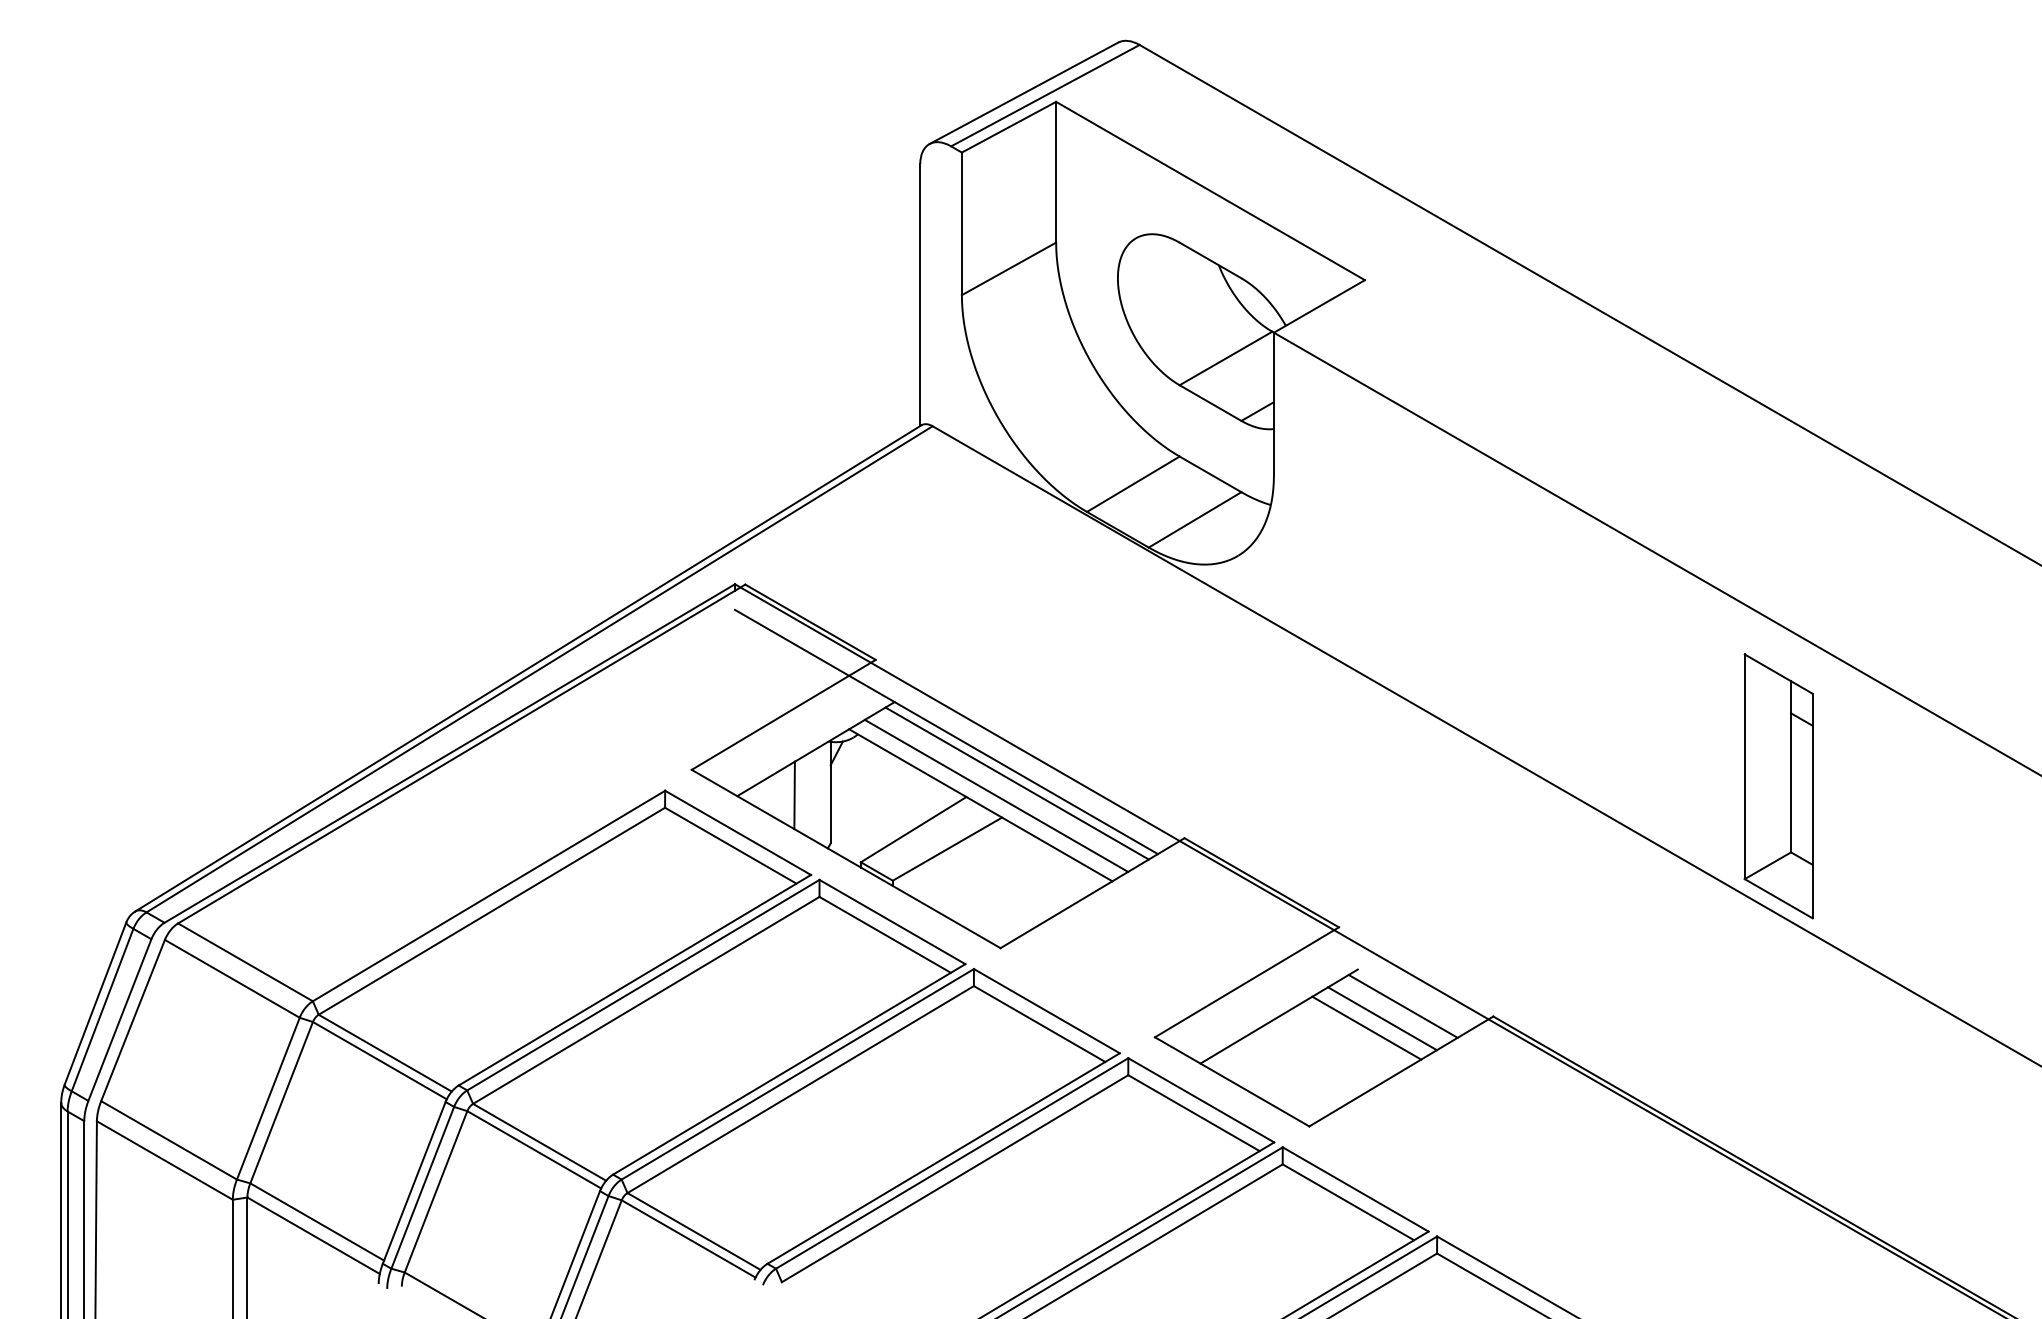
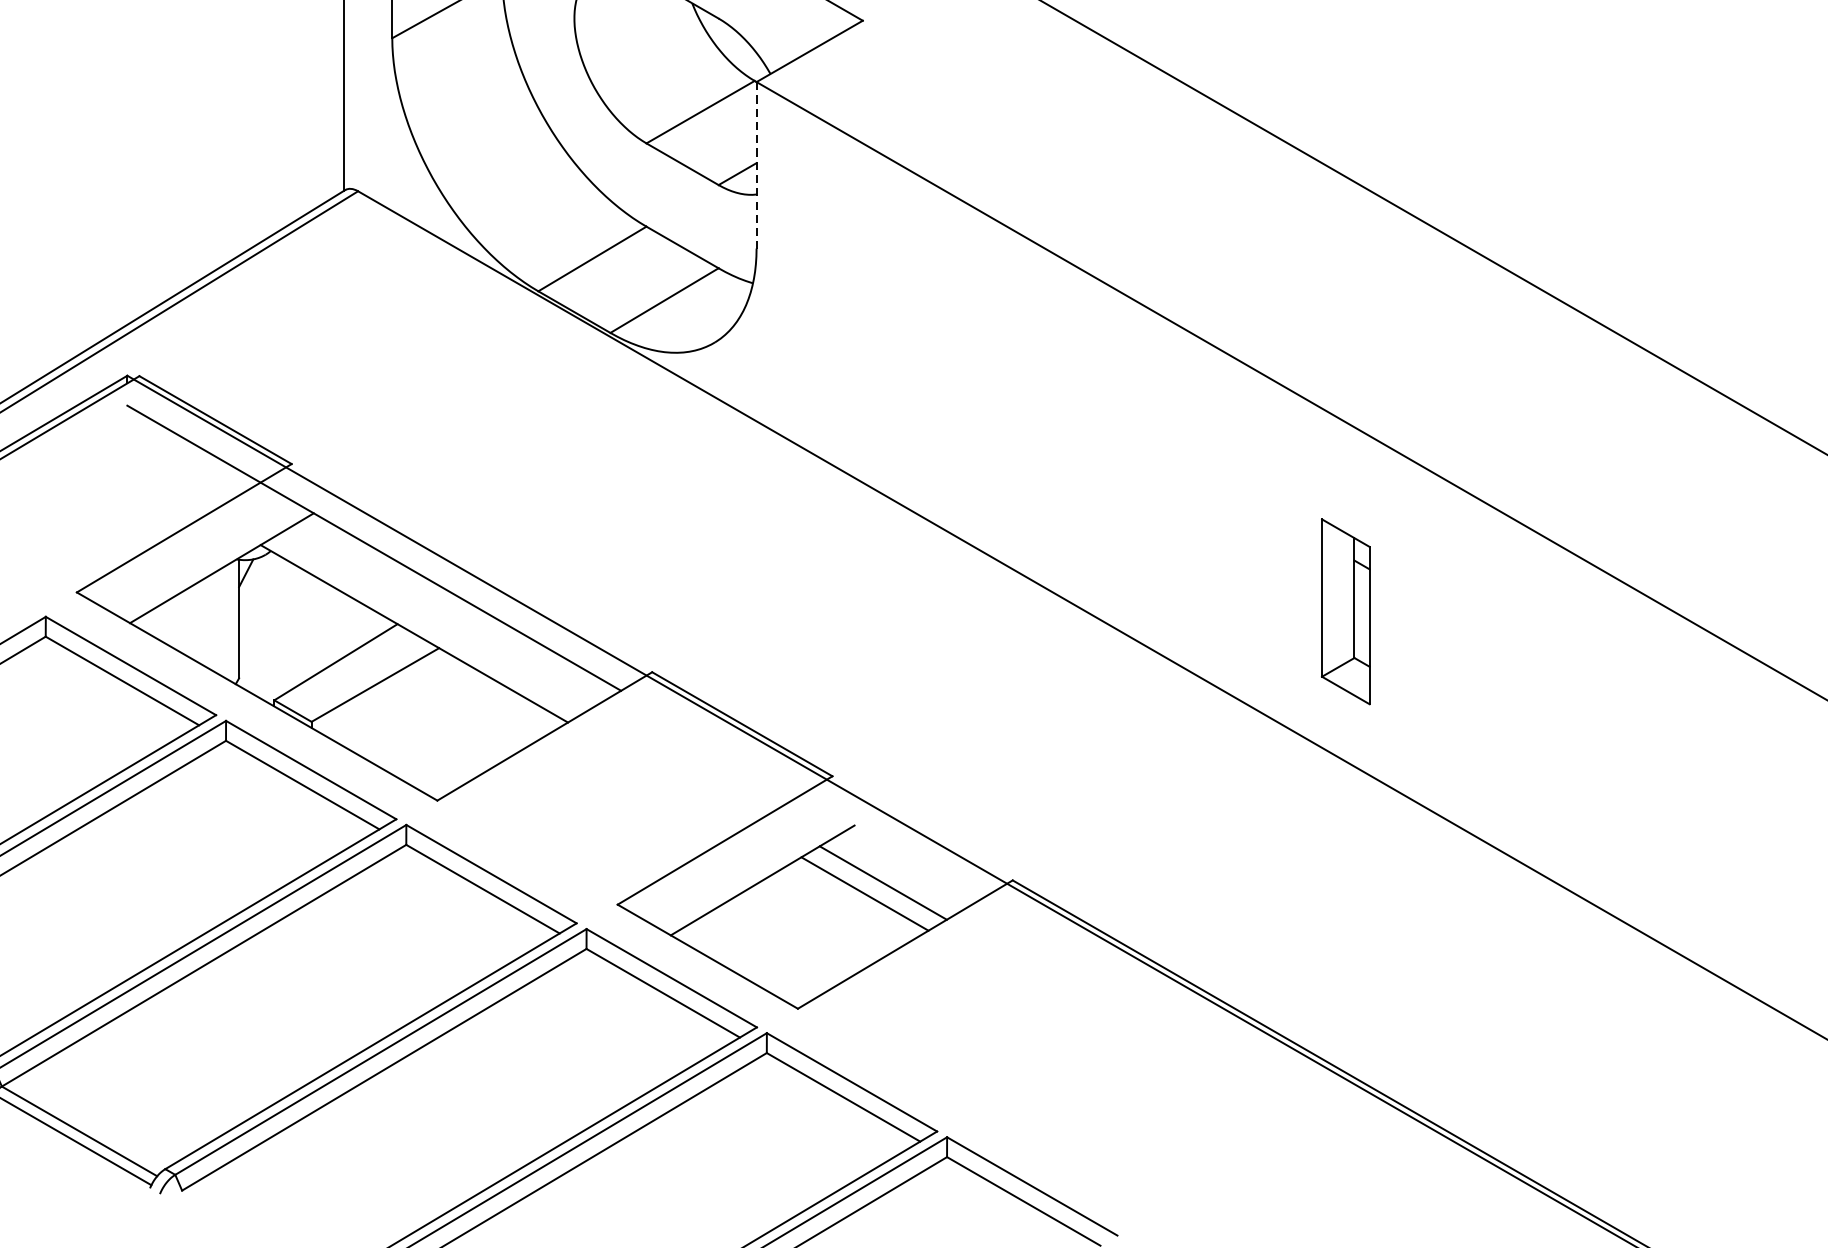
line: (1273, 404) -> (756, 165), solid -> dashed
line: (1016, 783) -> (456, 608), removed
part: (1778, 786) -> (1345, 611), size x0.6
line: (794, 795) -> (196, 622), removed
line: (996, 795) -> (432, 622), removed
line: (1402, 1005) -> (906, 867), removed

